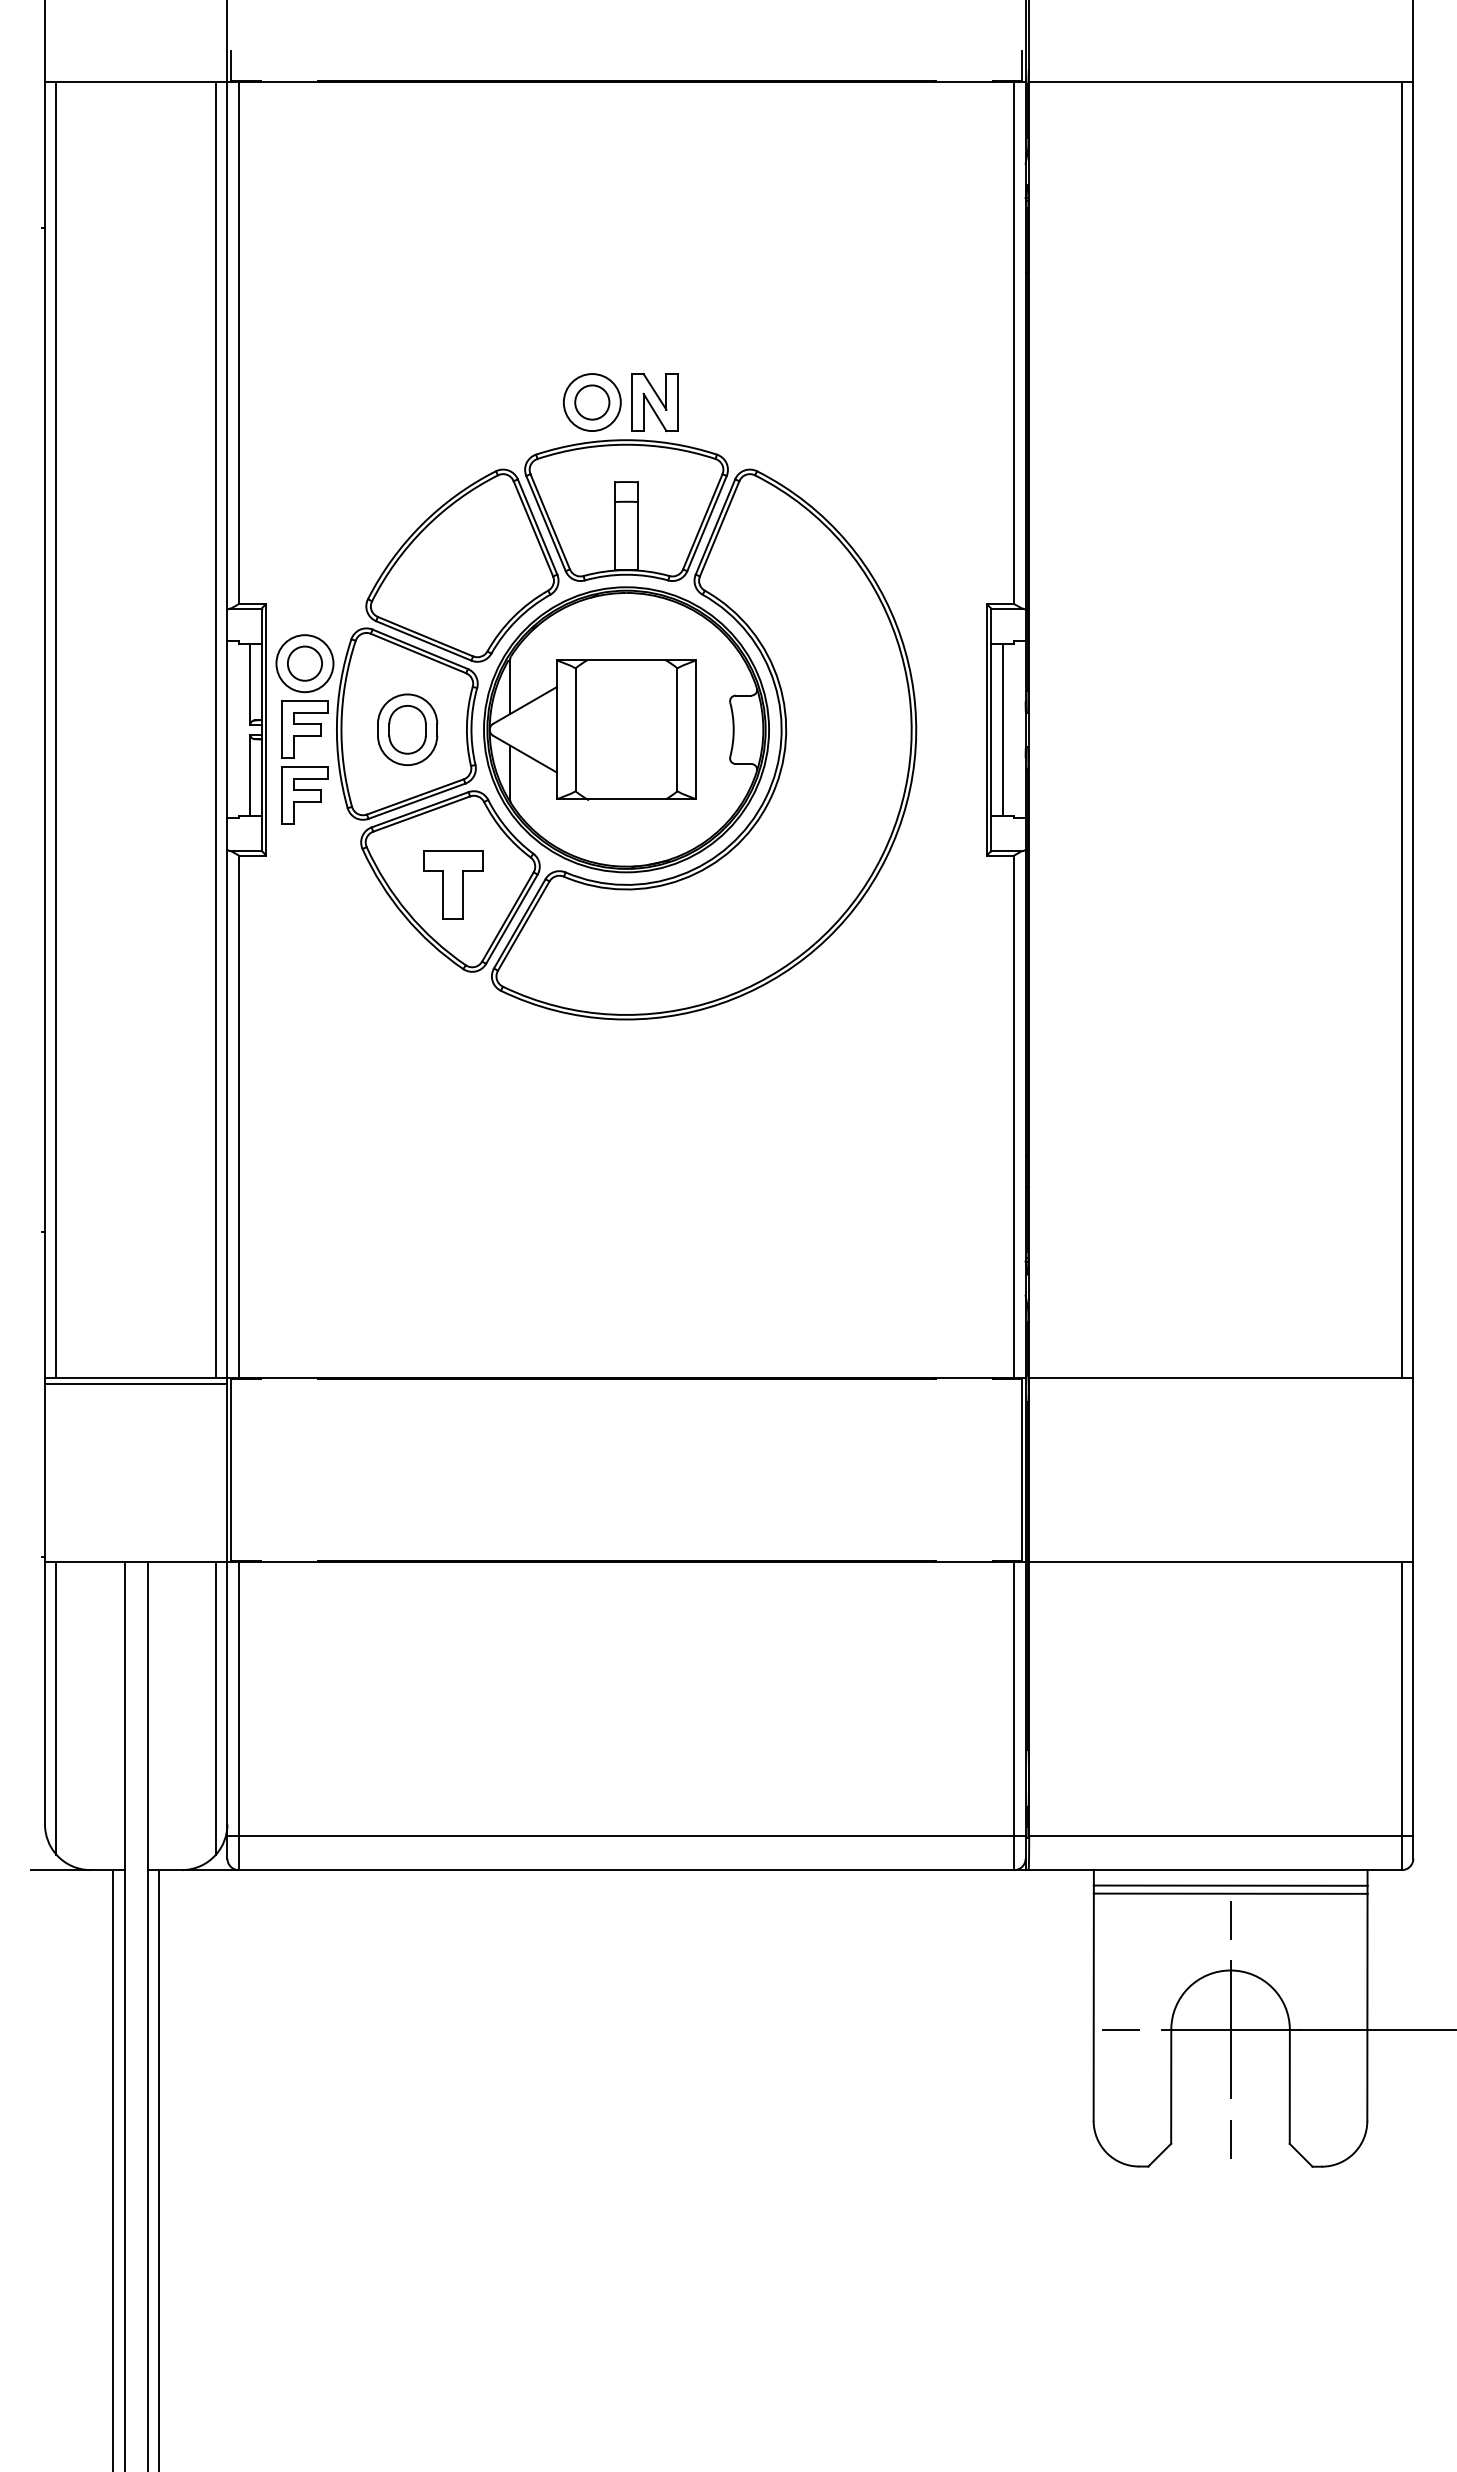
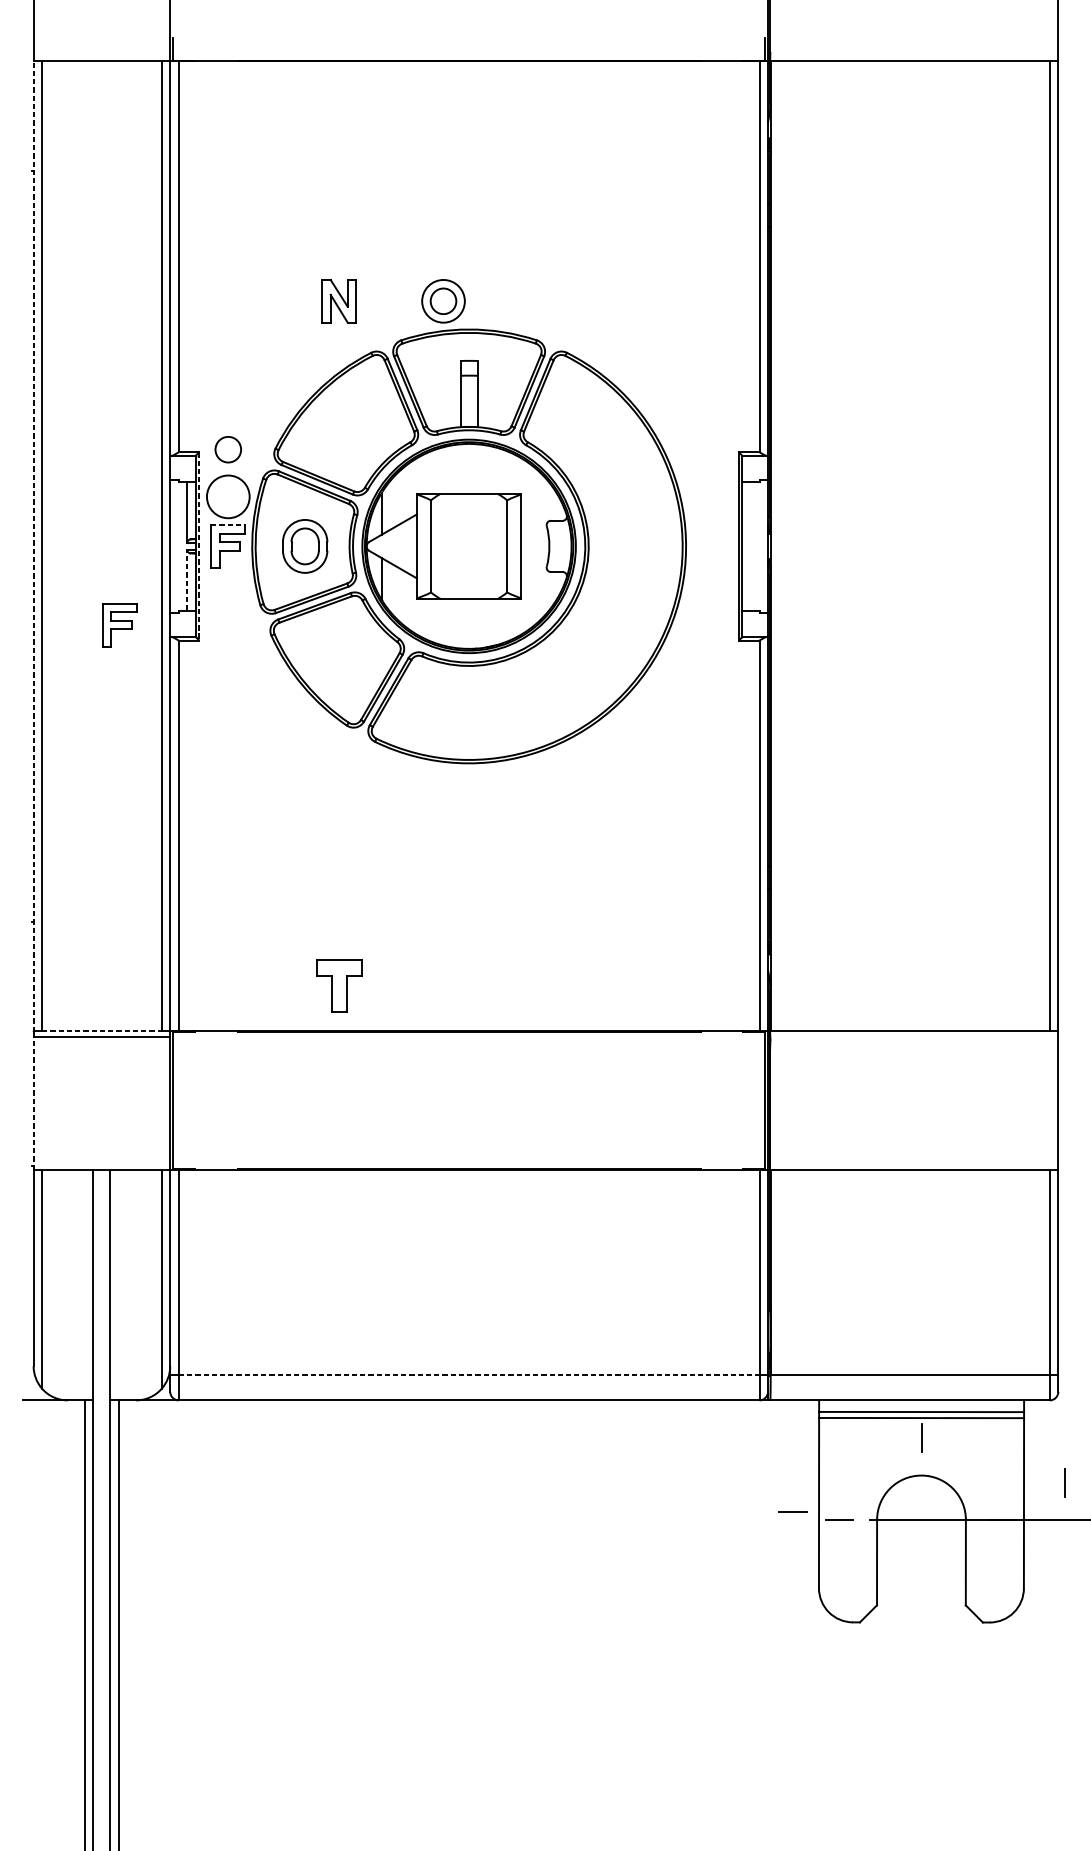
part: (654, 402) -> (338, 301), moved
circle: (304, 663) -> (227, 449), moved
line: (304, 701) -> (227, 525), solid -> dashed
line: (266, 729) -> (199, 546), solid -> dashed
line: (1002, 729) -> (750, 546), removed
line: (45, 730) -> (34, 546), solid -> dashed
line: (250, 774) -> (187, 579), solid -> dashed
part: (304, 795) -> (119, 624), moved
part: (453, 884) -> (339, 985), moved
line: (136, 1377) -> (102, 1031), solid -> dashed
line: (45, 1473) -> (34, 1103), solid -> dashed
line: (626, 1835) -> (469, 1374), solid -> dashed
line: (1058, 2019) -> (792, 1512), added
line: (1230, 2029) -> (921, 1519), removed
line: (1230, 2139) -> (1064, 1483), moved

